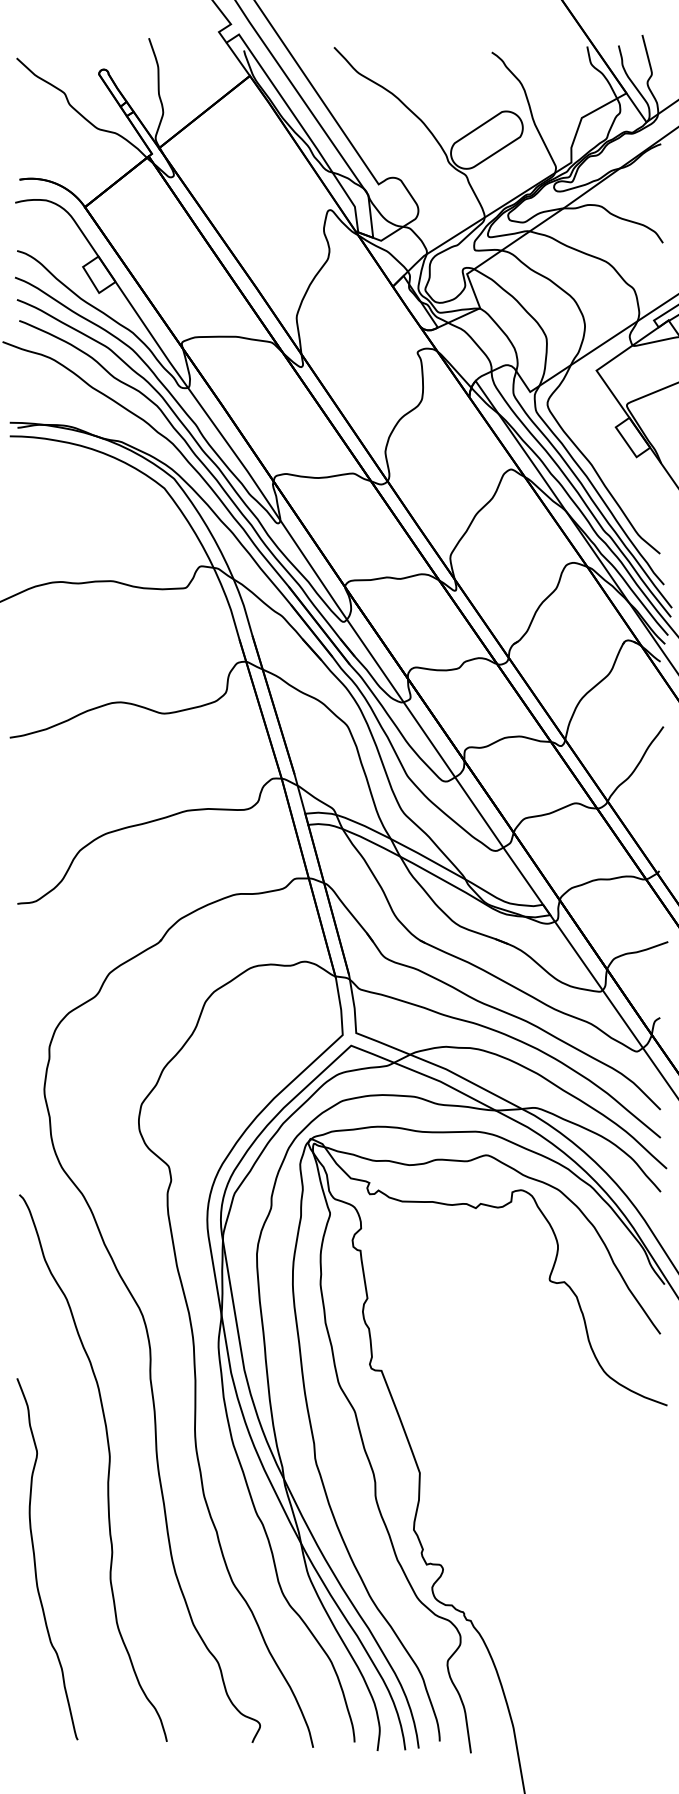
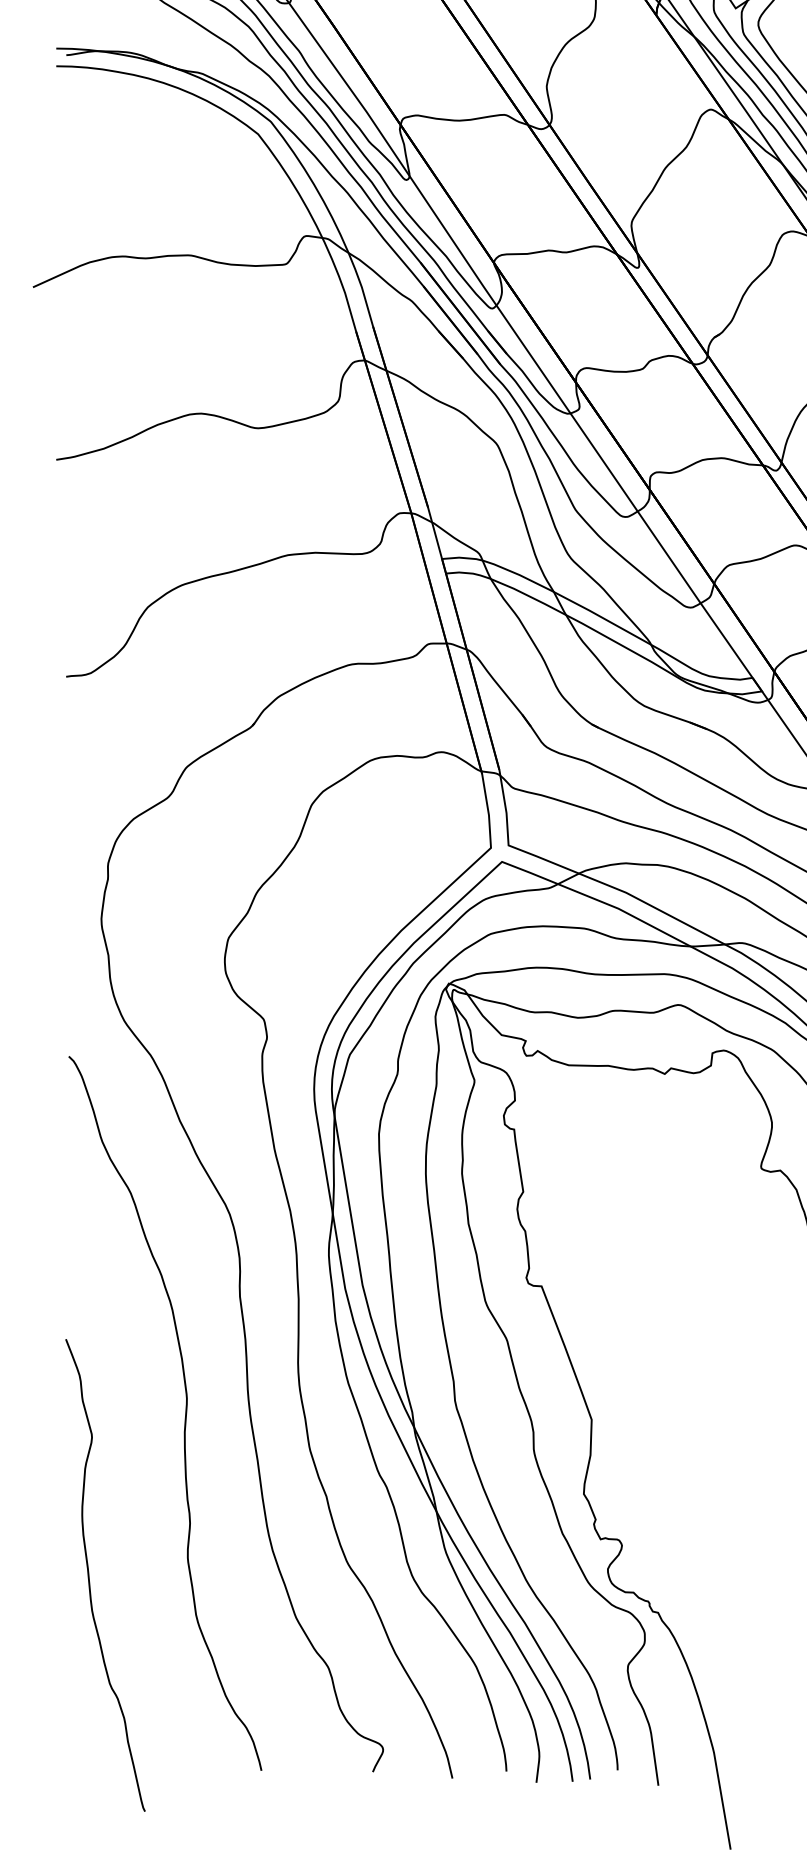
curve: (35, 1559) -> (89, 1575), moved

